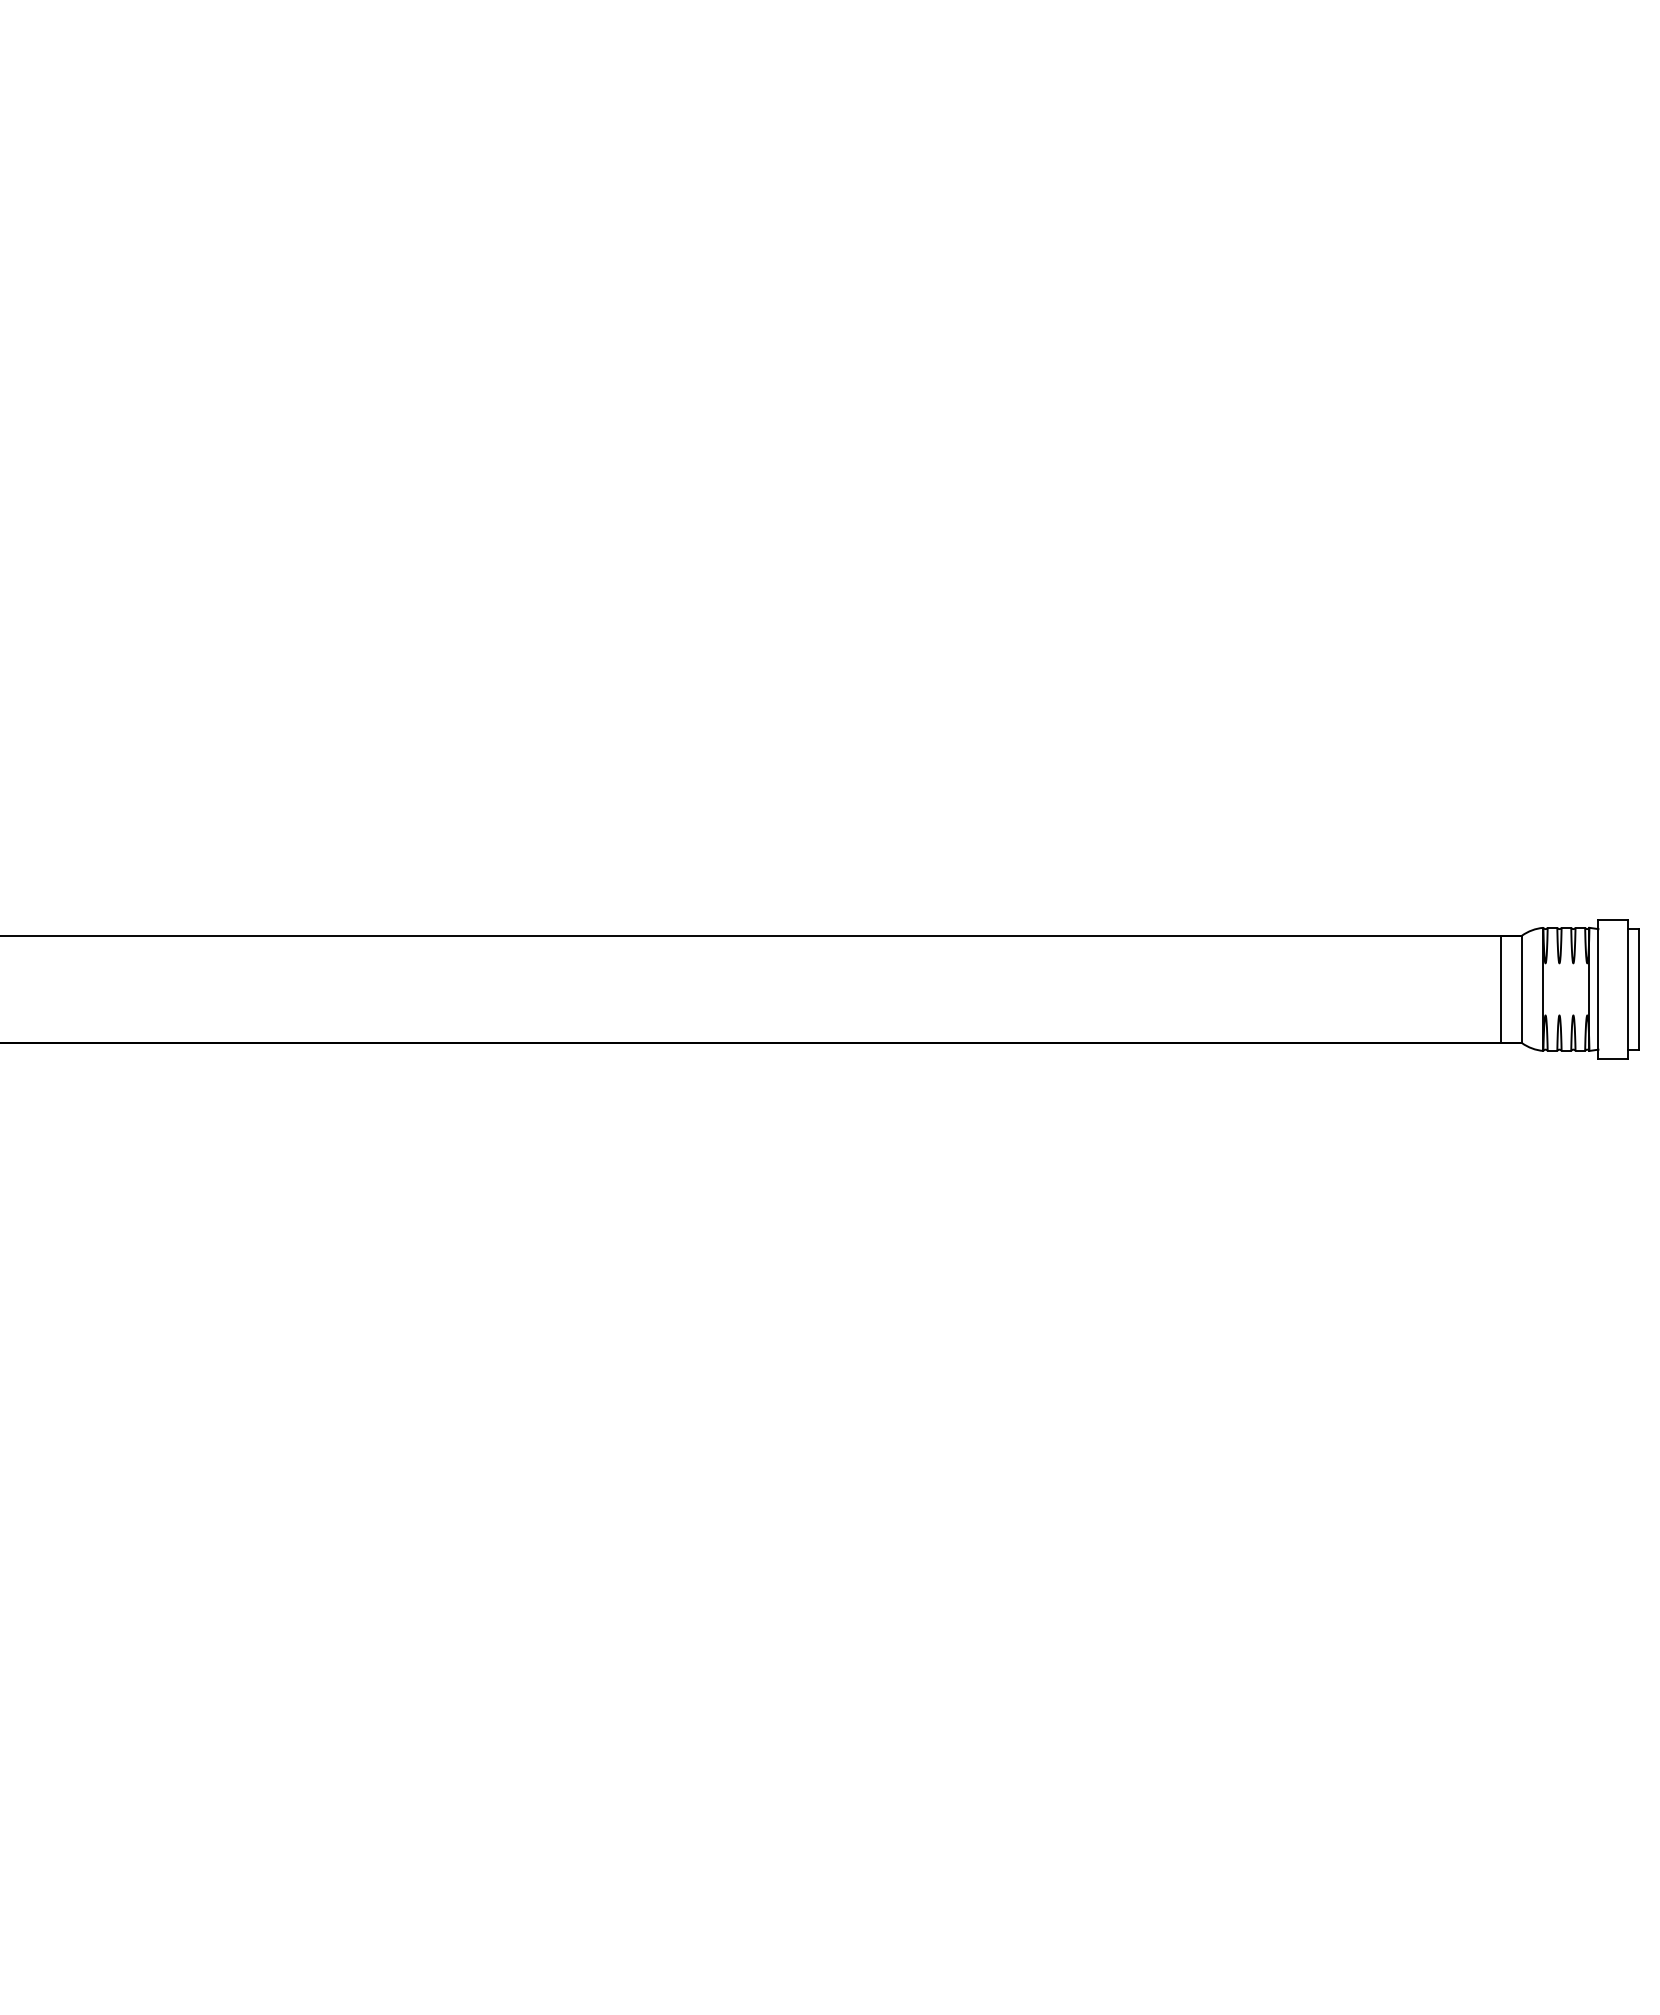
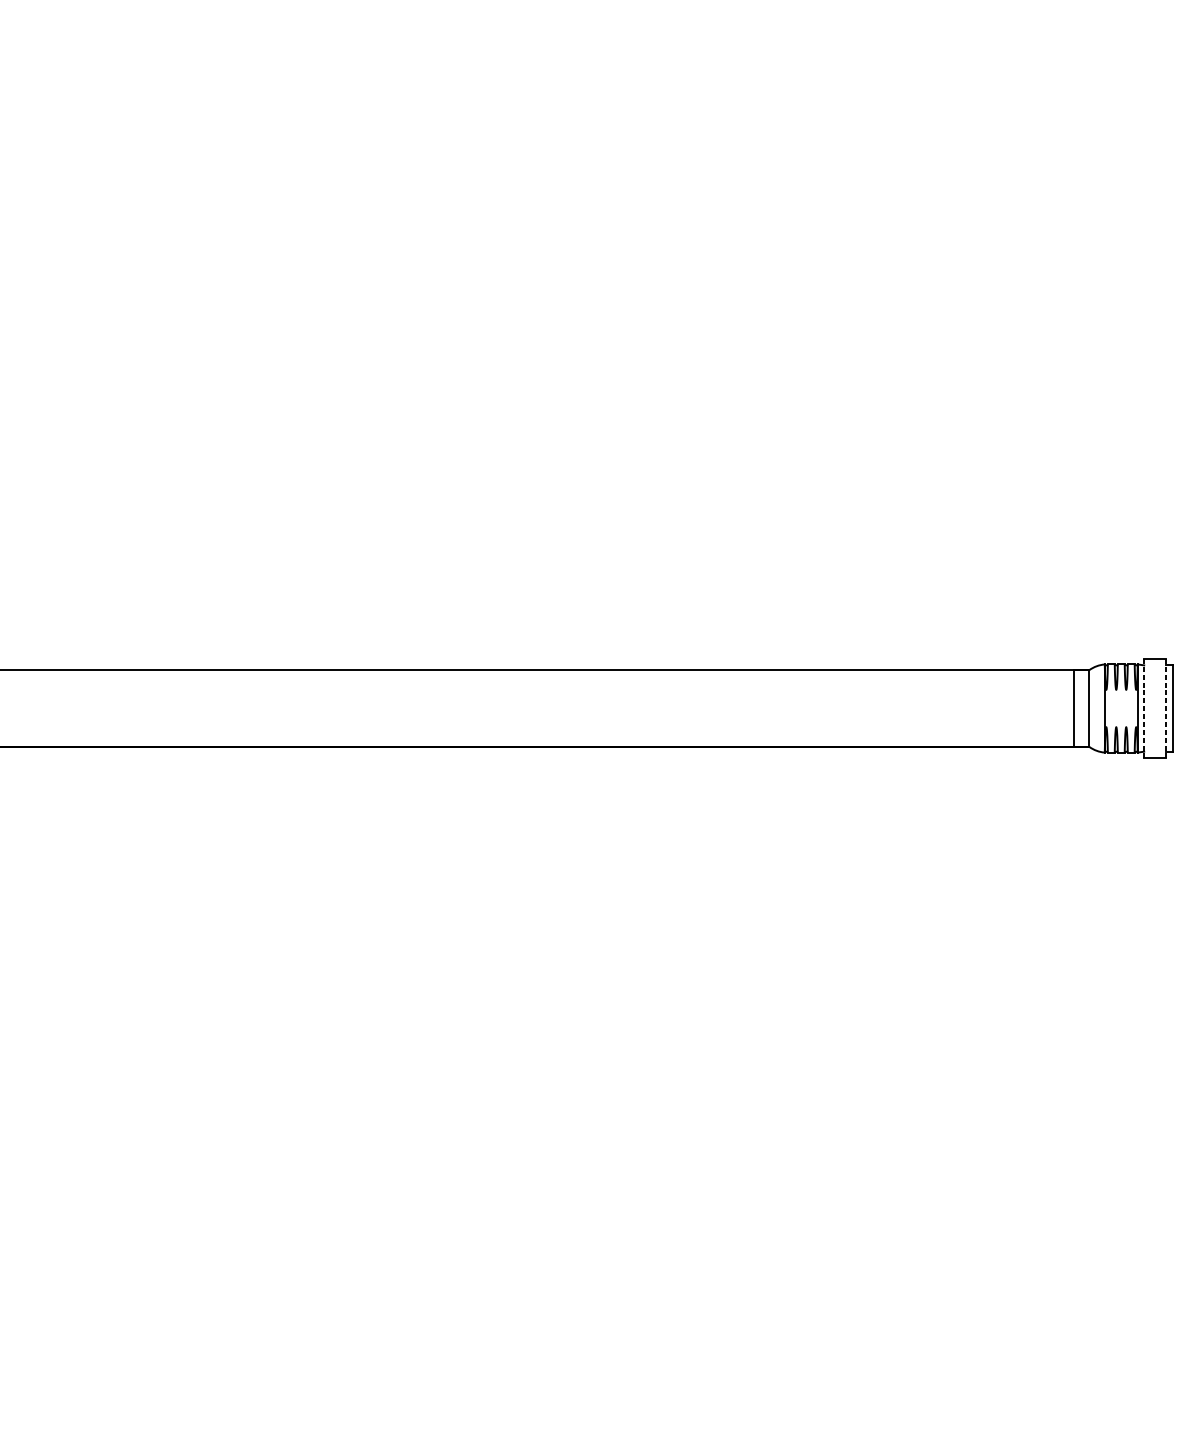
line: (1598, 989) -> (1144, 708), solid -> dashed
line: (1628, 989) -> (1165, 708), solid -> dashed

